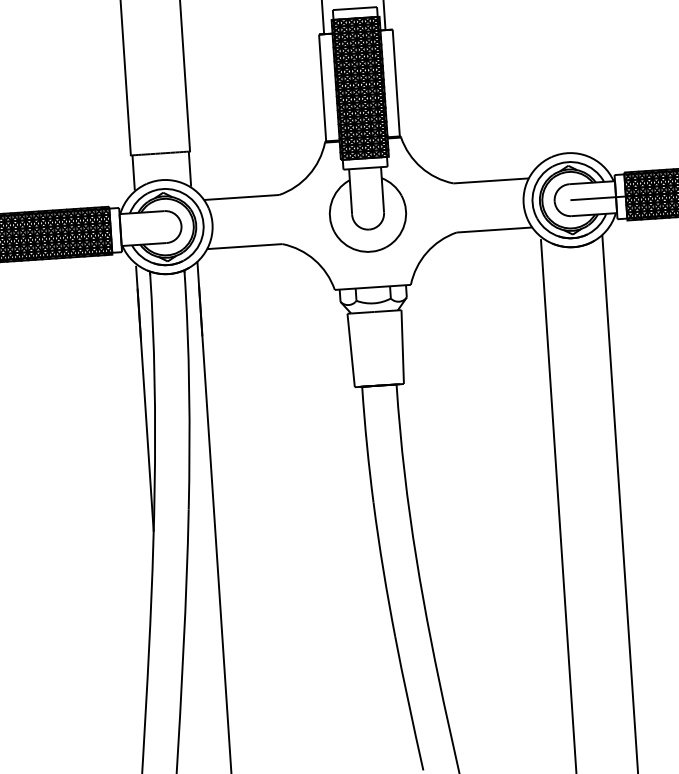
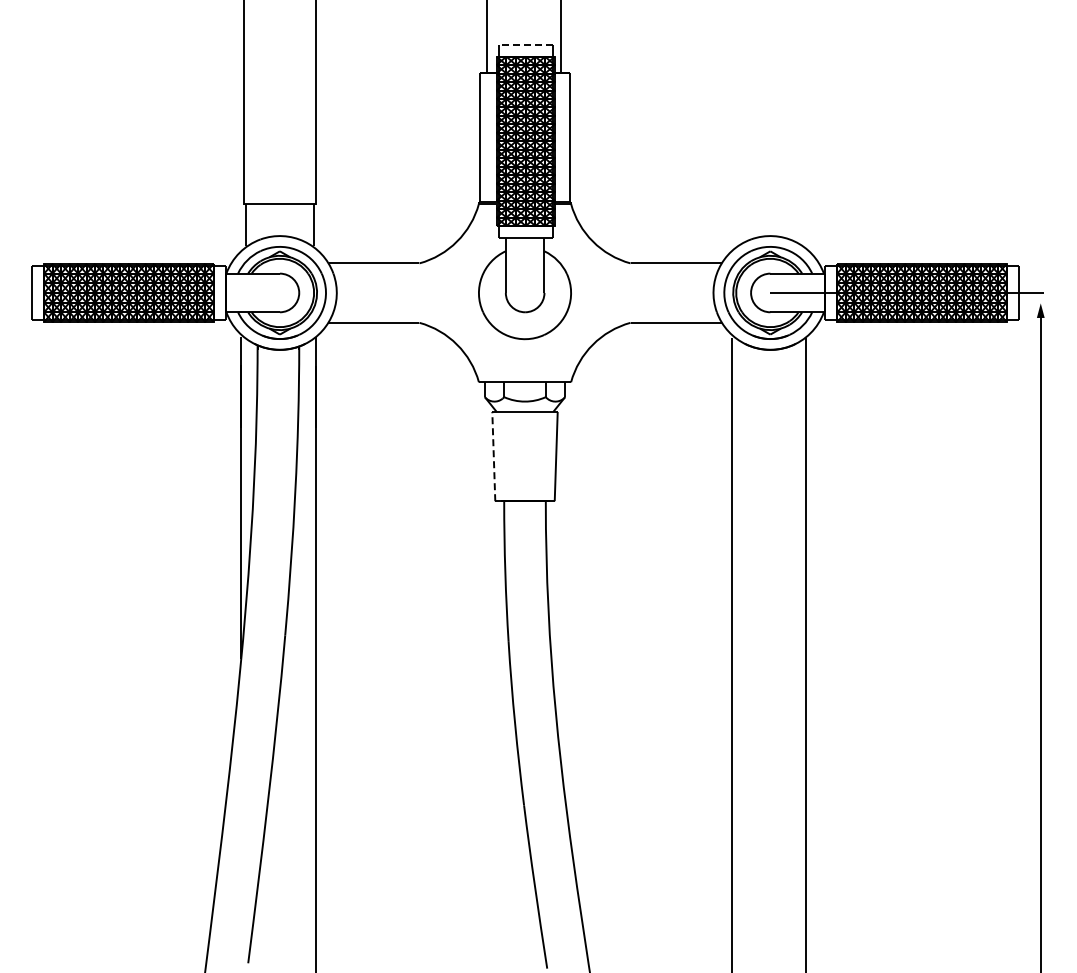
line: (354, 8) -> (525, 44), solid -> dashed
line: (350, 350) -> (493, 456), solid -> dashed

